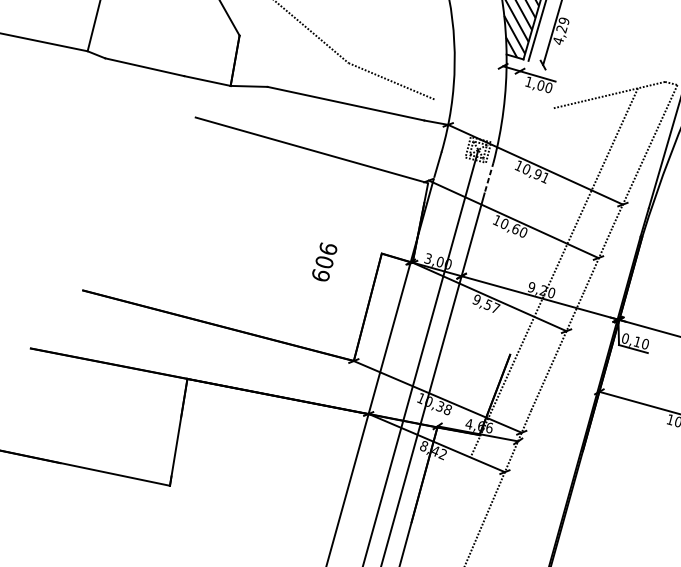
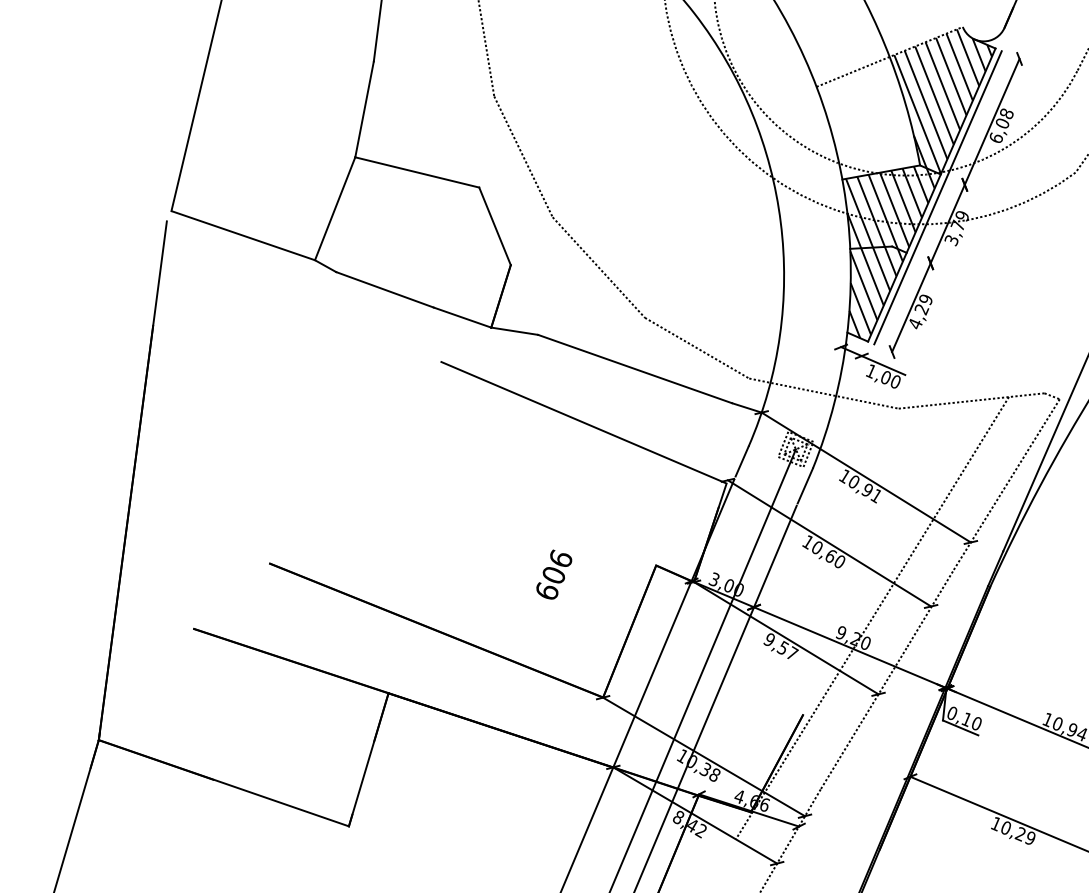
line: (494, 103) -> (823, 393), added
line: (489, 176) -> (805, 485), dashed -> solid
text: (324, 261) -> (554, 574), moved

